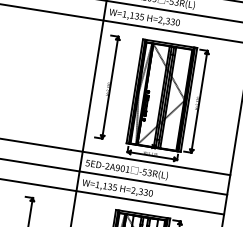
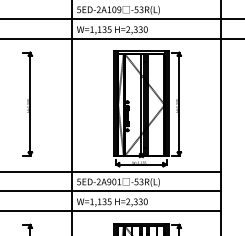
part: (107, 86) -> (27, 103), moved

